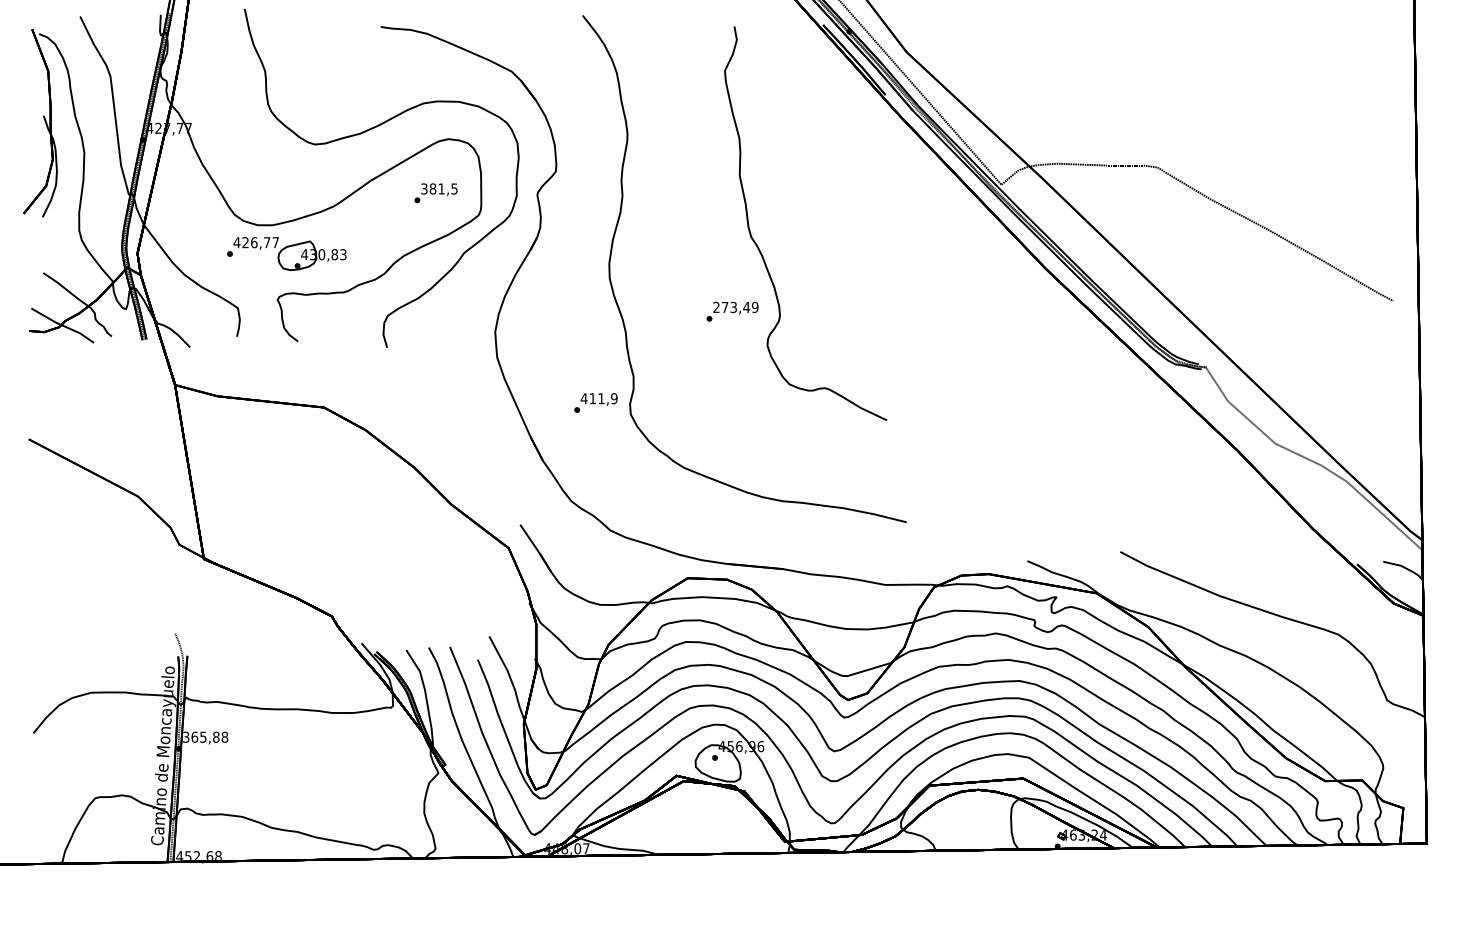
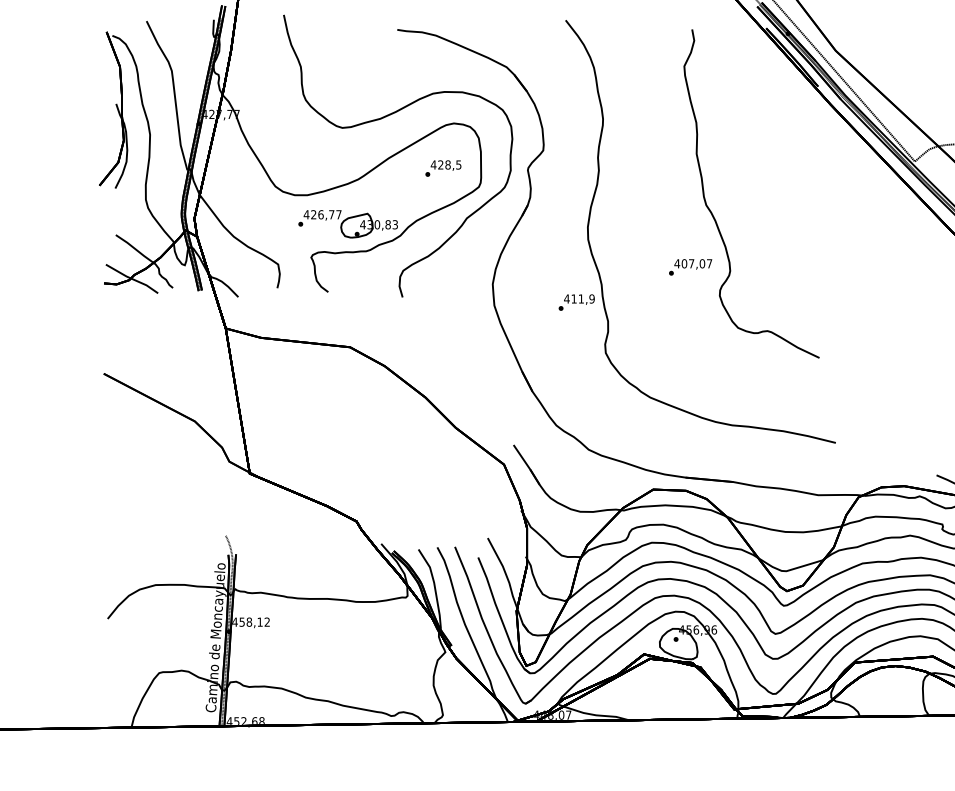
text: (432, 188) -> (440, 164), 381,5 -> 428,5
part: (286, 253) -> (347, 223), moved
text: (735, 307) -> (693, 263), 273,49 -> 407,07
text: (595, 402) -> (576, 302), moved
text: (205, 736) -> (251, 621), 365,88 -> 458,12

